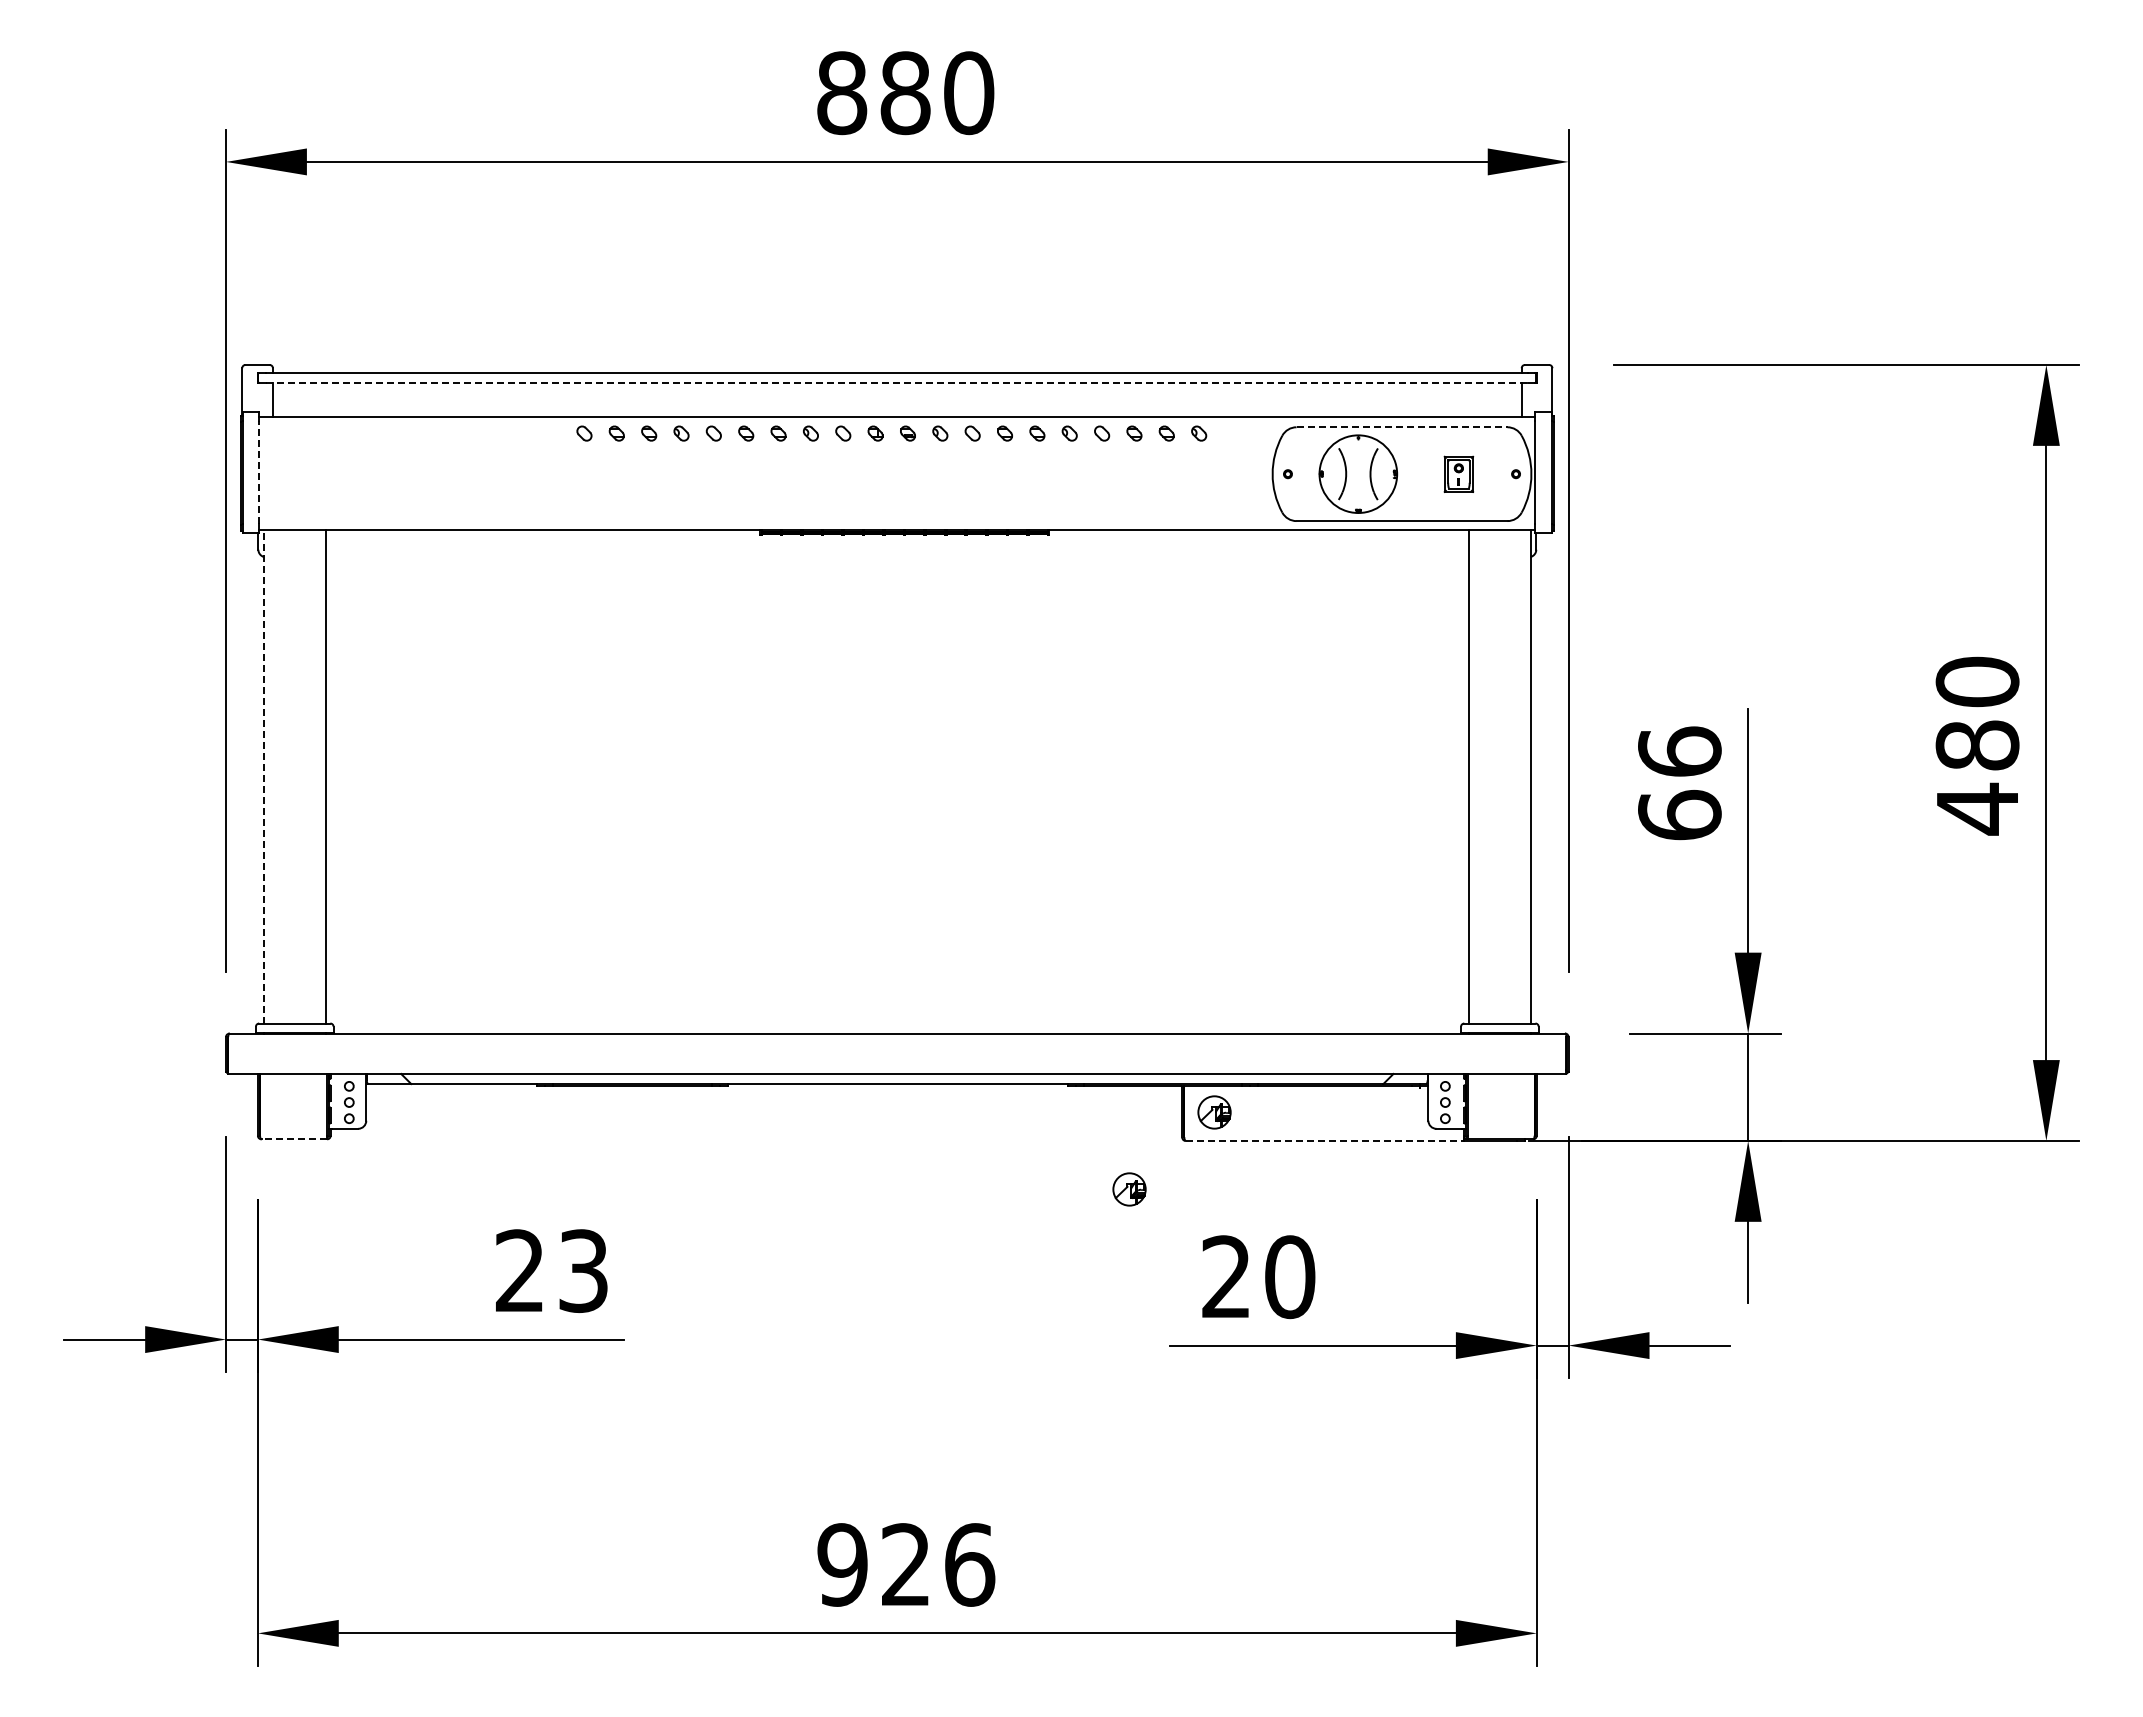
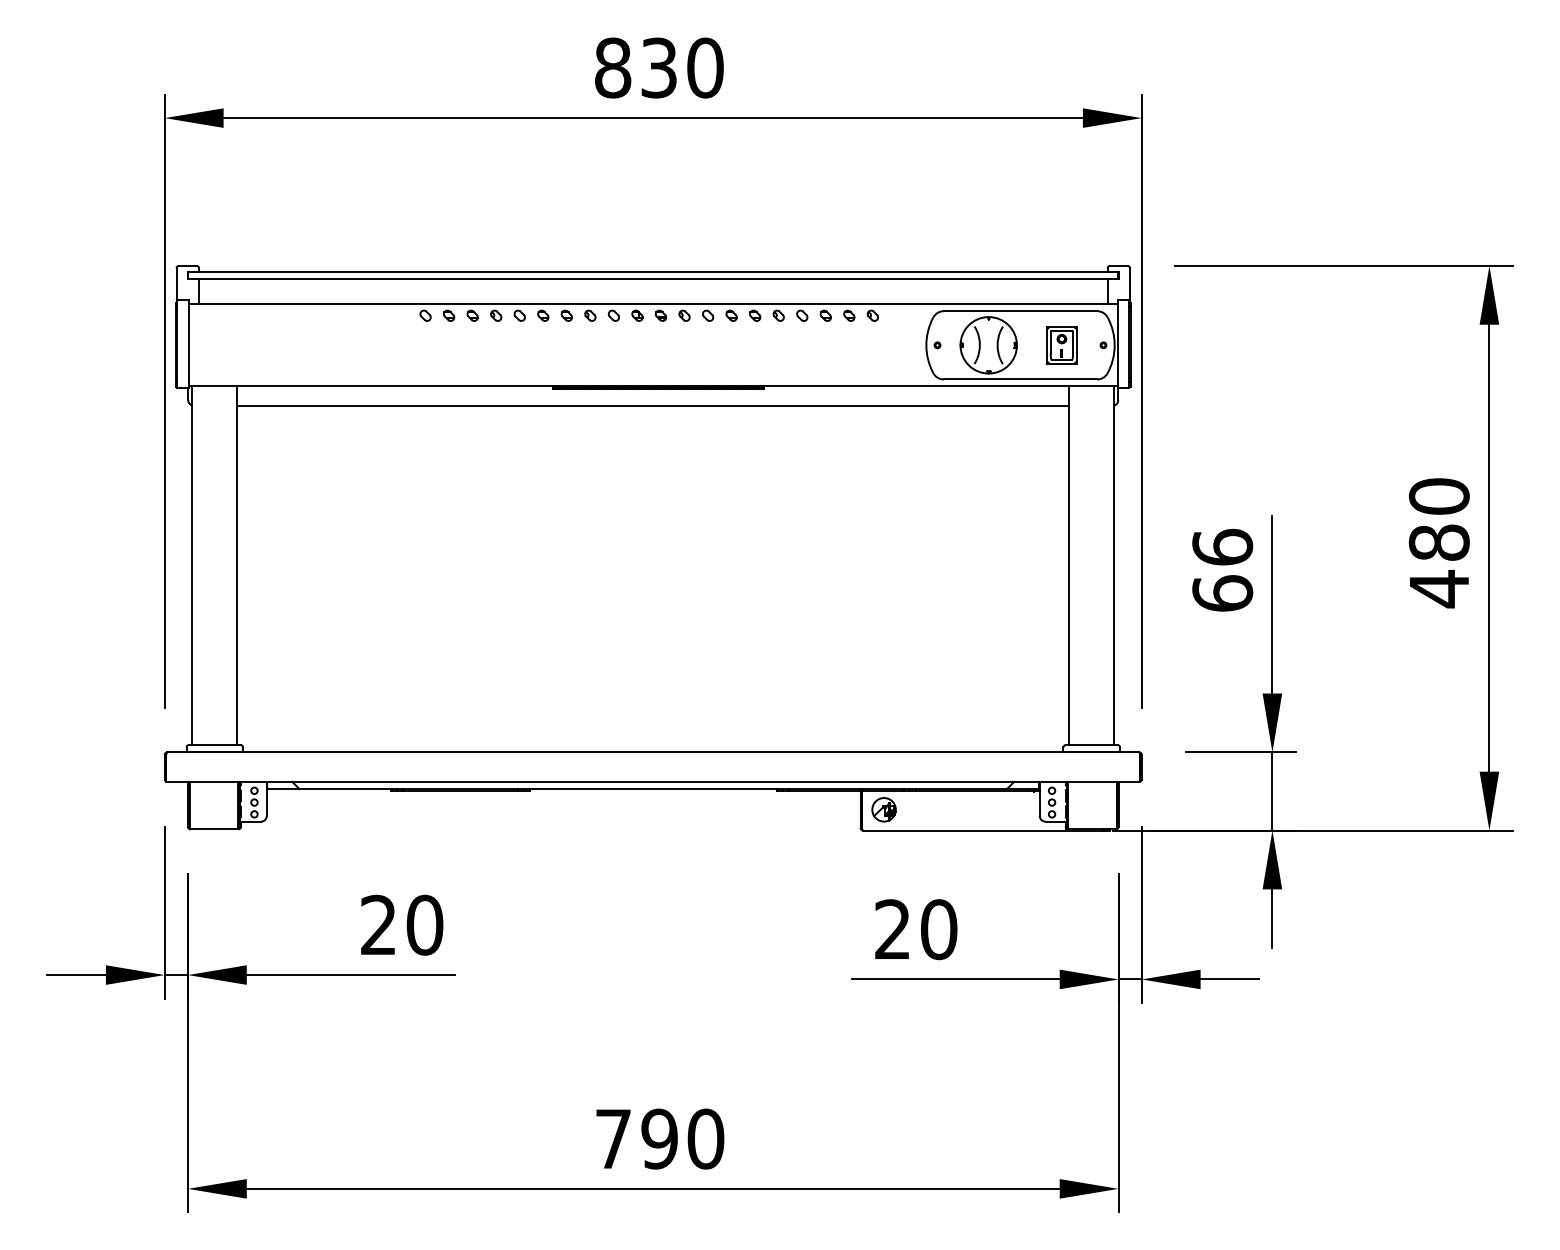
text: (905, 93) -> (659, 68), 880 -> 830
line: (897, 382) -> (653, 278), dashed -> solid
line: (1402, 427) -> (1020, 311), dashed -> solid
line: (259, 472) -> (189, 344), dashed -> solid
part: (1458, 474) -> (1061, 345), size x1.43
line: (897, 557) -> (653, 405), added
line: (264, 776) -> (192, 565), dashed -> solid
line: (294, 1139) -> (214, 829), dashed -> solid
line: (1324, 1140) -> (964, 830), dashed -> solid
part: (1129, 1189) -> (822, 865), removed
text: (583, 1271) -> (424, 925), 23 -> 20
text: (906, 1564) -> (659, 1138), 926 -> 790

